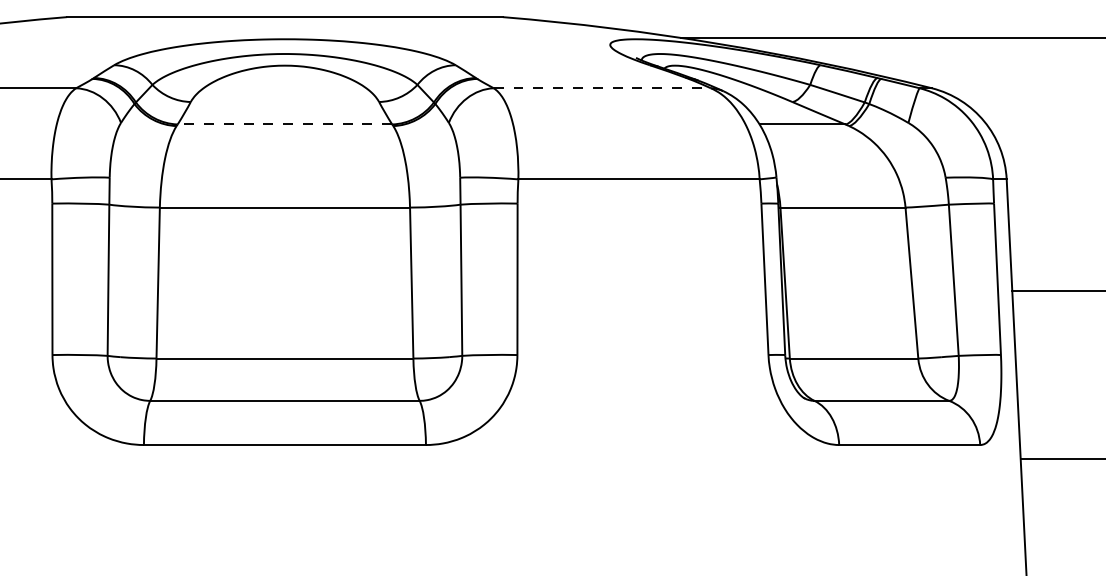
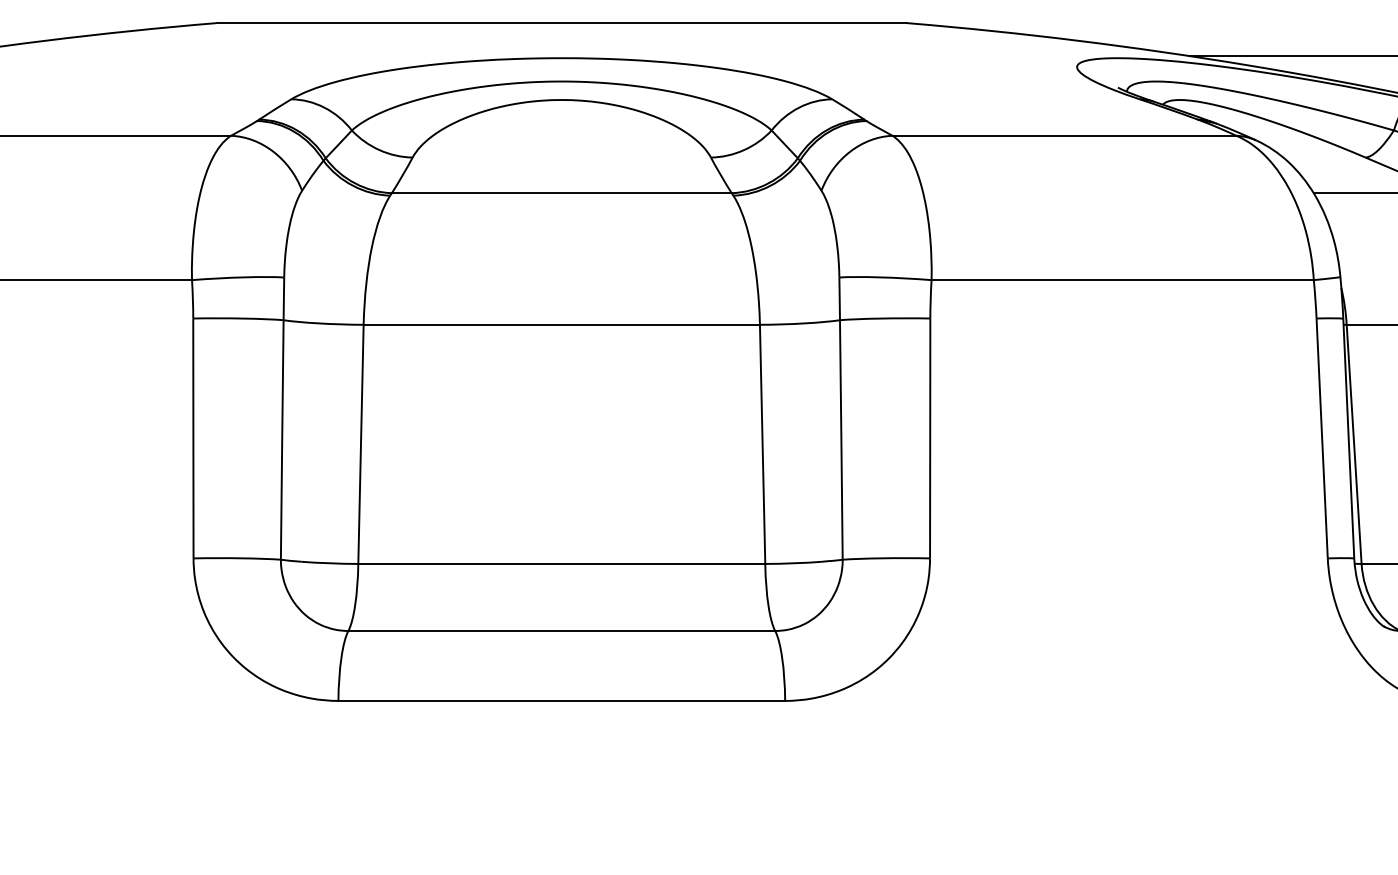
line: (602, 88) -> (1064, 136), dashed -> solid
line: (284, 124) -> (561, 193), dashed -> solid

